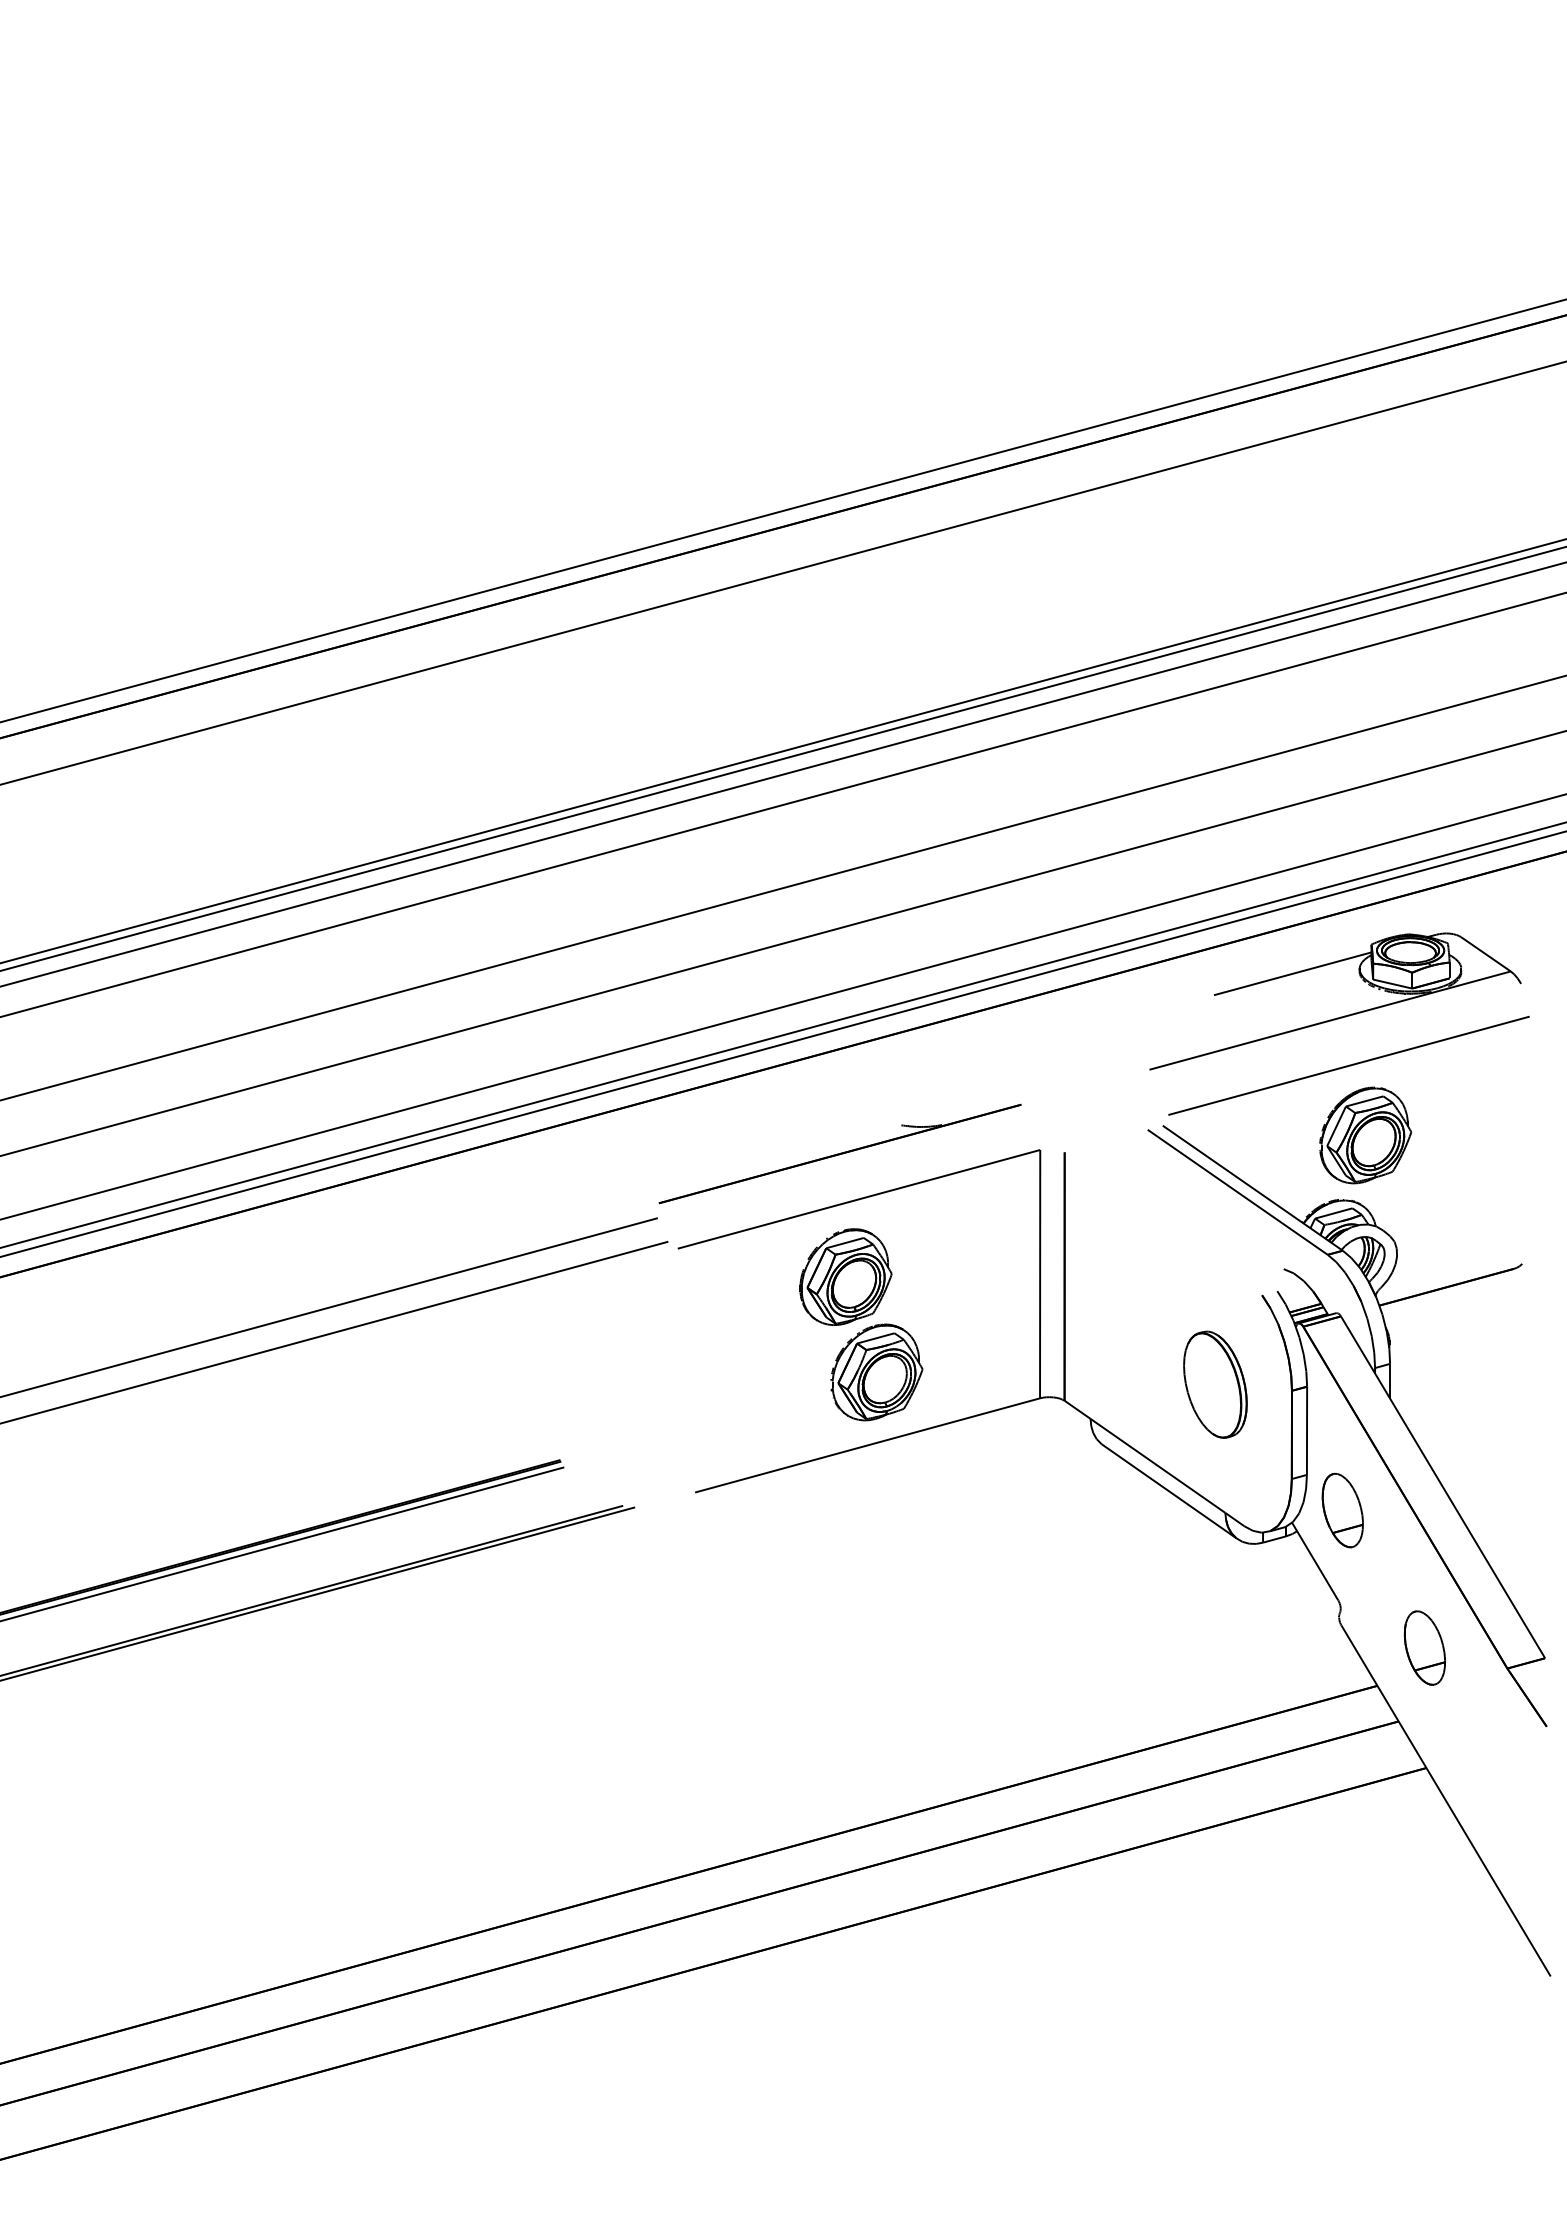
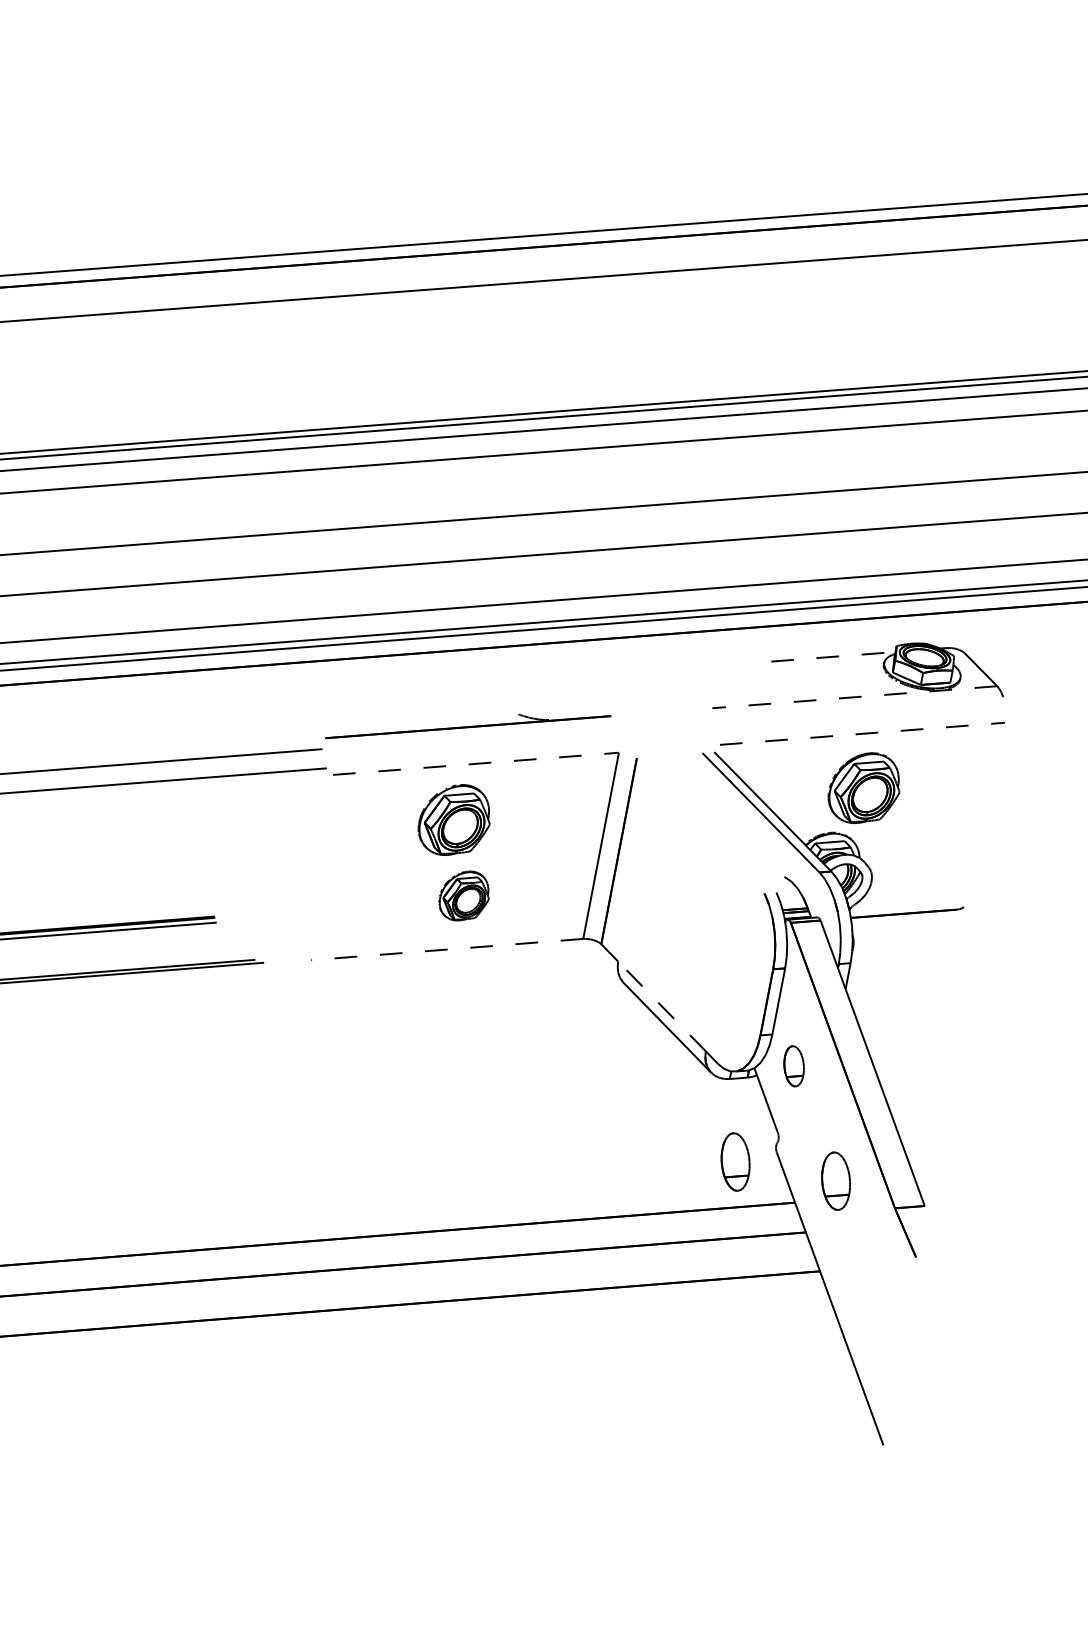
line: (1292, 973) -> (833, 656), solid -> dashed
line: (1329, 1020) -> (854, 697), solid -> dashed
line: (1349, 1065) -> (862, 733), solid -> dashed
line: (859, 1199) -> (476, 764), solid -> dashed
part: (876, 1372) -> (464, 896), size x0.7
part: (1215, 1384) -> (716, 953), removed
line: (867, 1445) -> (447, 949), solid -> dashed
line: (1157, 1465) -> (661, 1006), solid -> dashed
part: (1342, 1510) -> (793, 1066), size x0.7
part: (1290, 1647) -> (735, 1161), added

